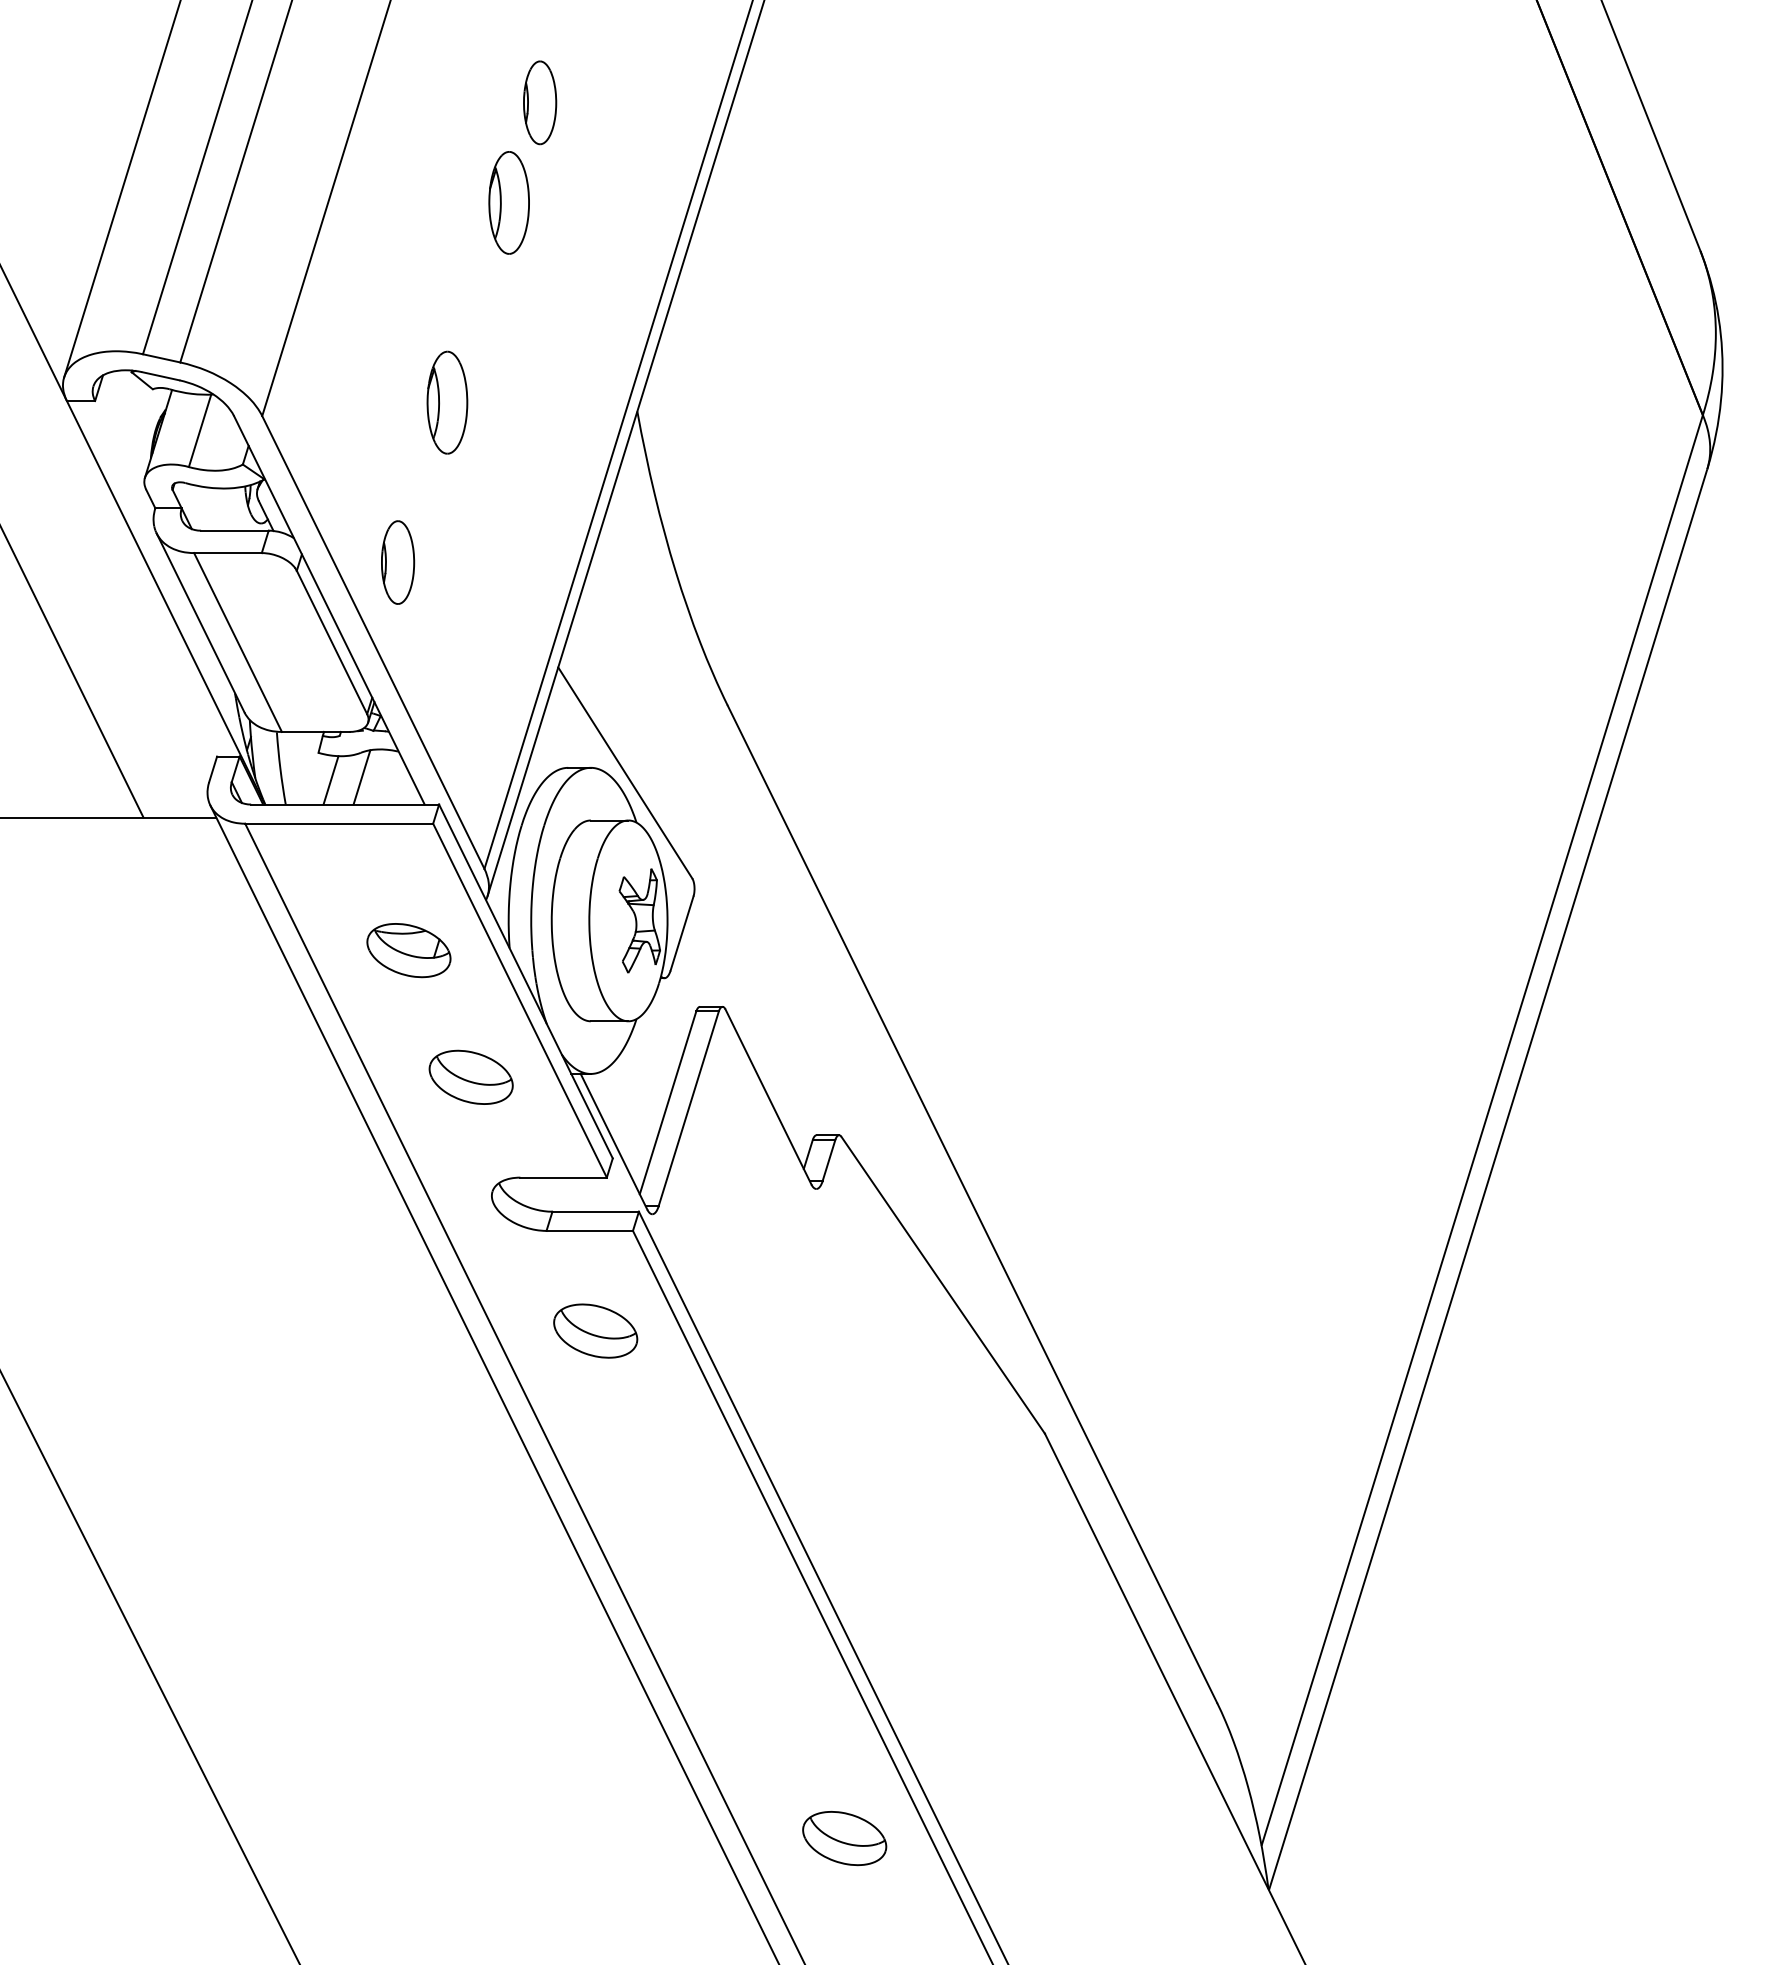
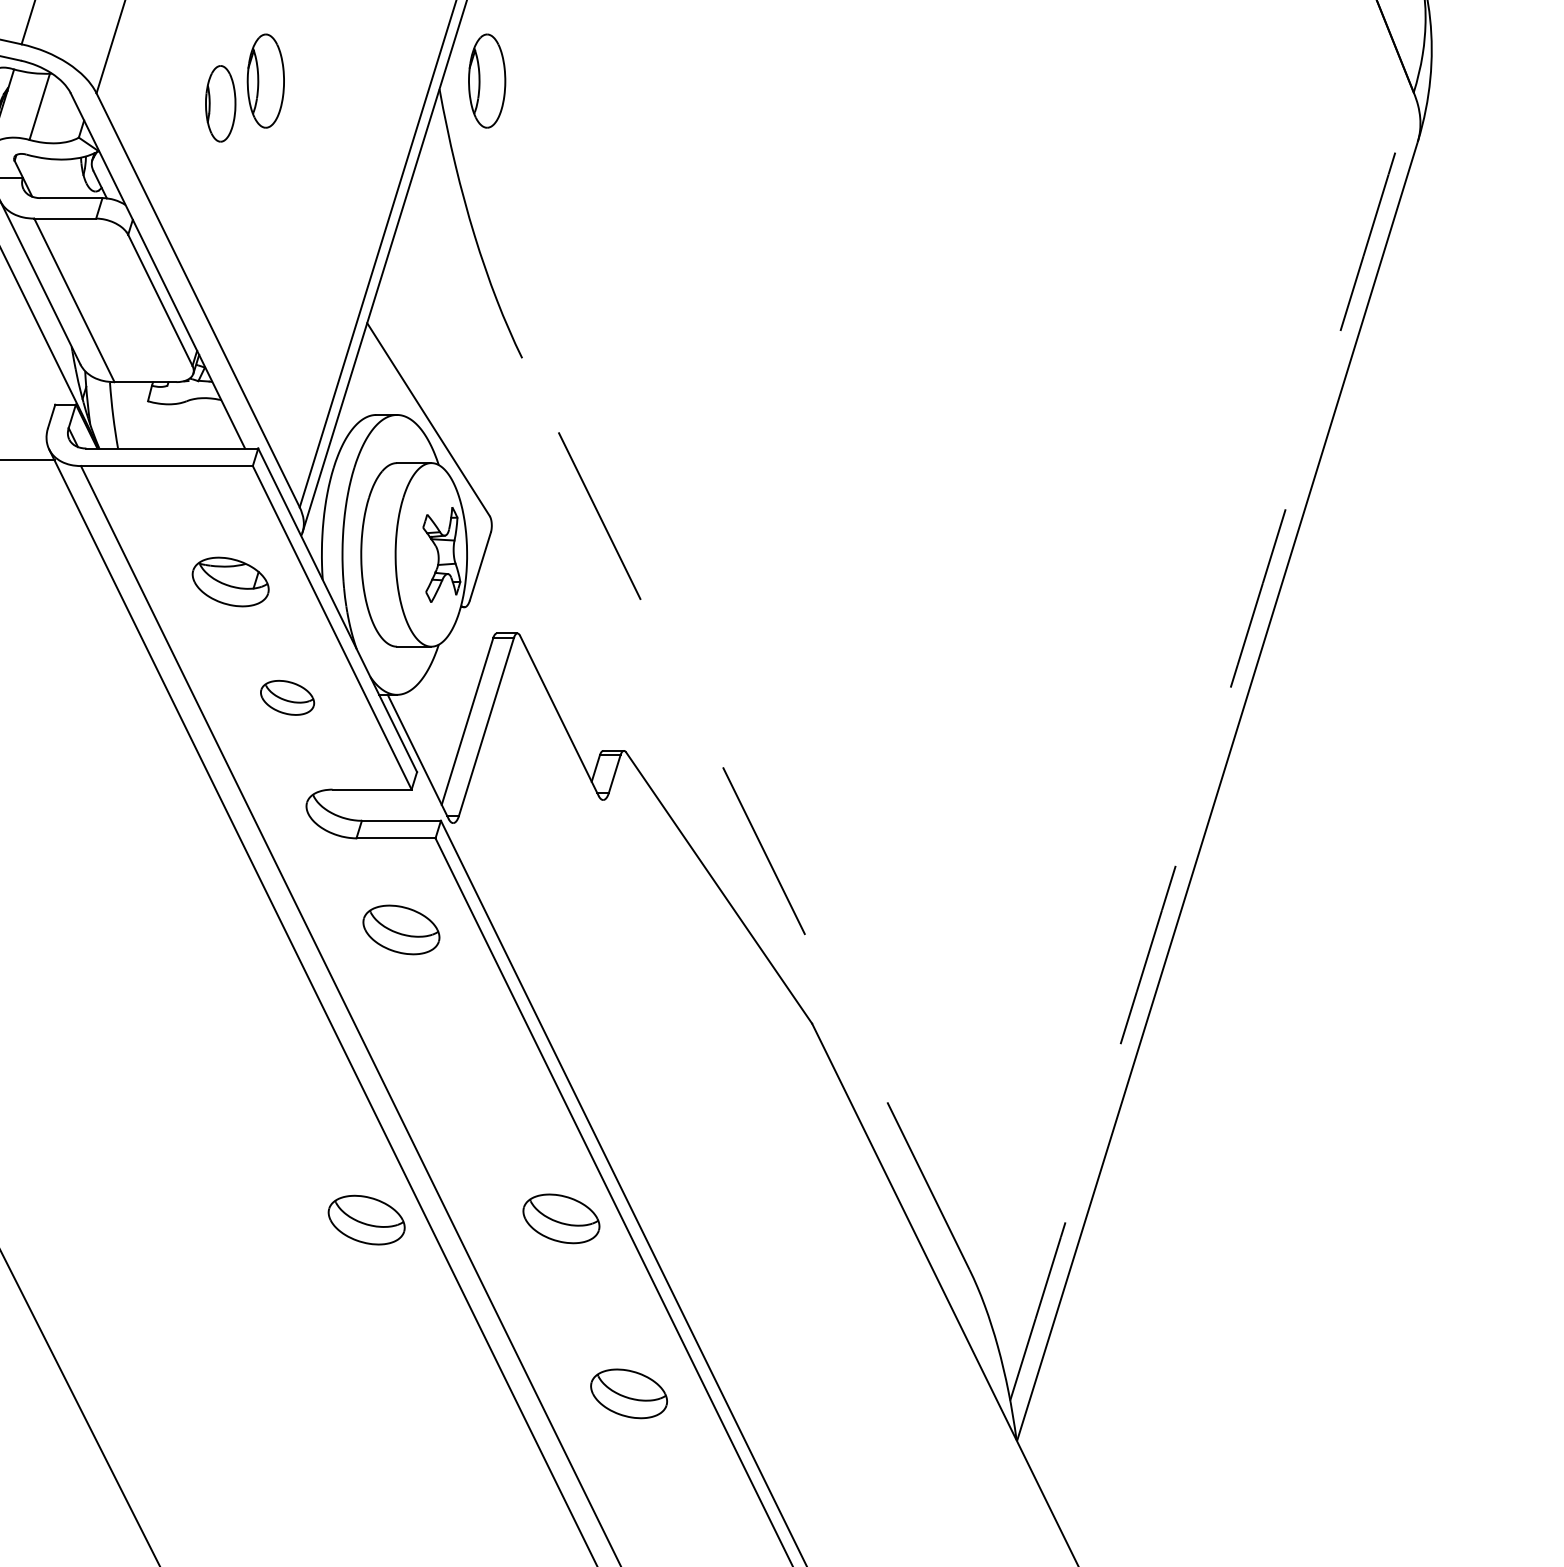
part: (689, 402) -> (487, 80), added
part: (398, 562) -> (221, 103), moved
line: (361, 777) -> (187, 423), removed
line: (330, 780) -> (158, 426), removed
part: (470, 1076) -> (286, 697), size x0.7
arc: (1482, 1130) -> (1212, 746), solid -> dashed
line: (972, 1203) -> (745, 813), solid -> dashed
part: (770, 1646) -> (561, 1218), added
part: (557, 1648) -> (366, 1220), added

